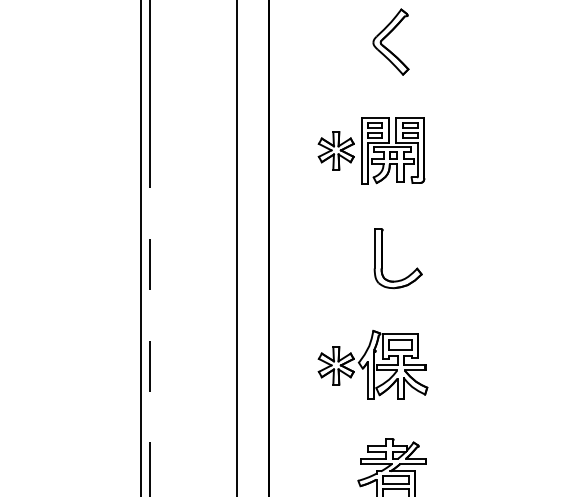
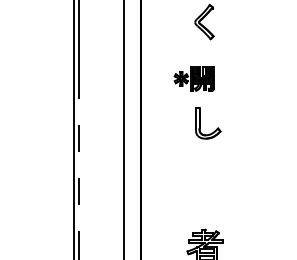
part: (370, 149) -> (193, 78), size x0.7
part: (383, 259) -> (200, 123), moved
part: (372, 364) -> (194, 190), removed

